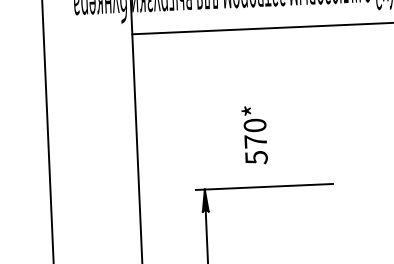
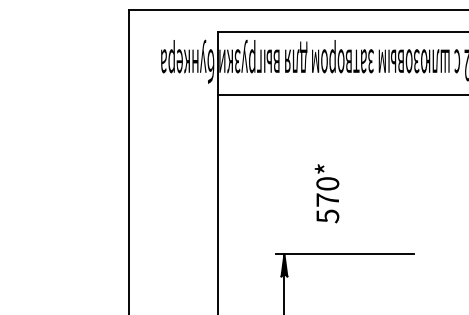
text: (254, 135) -> (326, 193), moved

